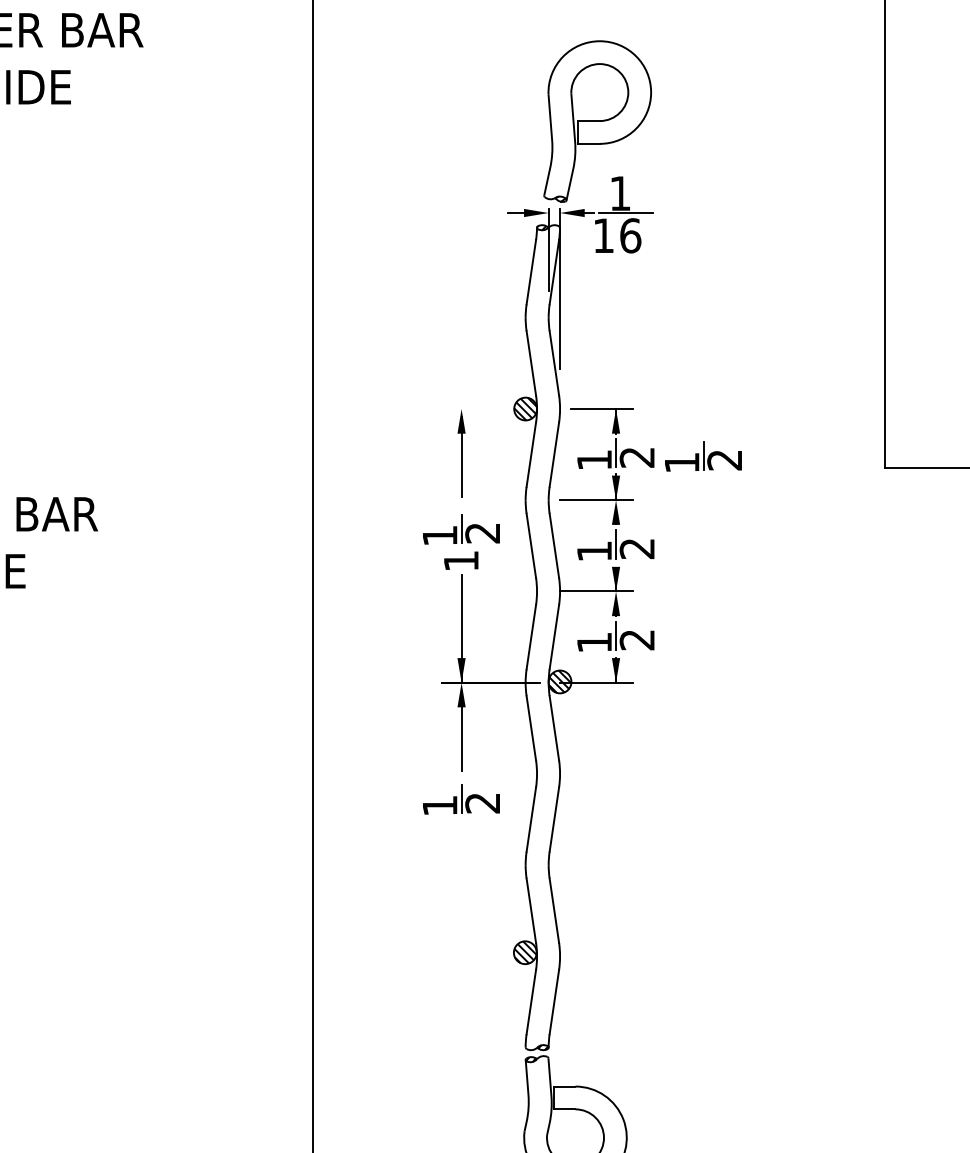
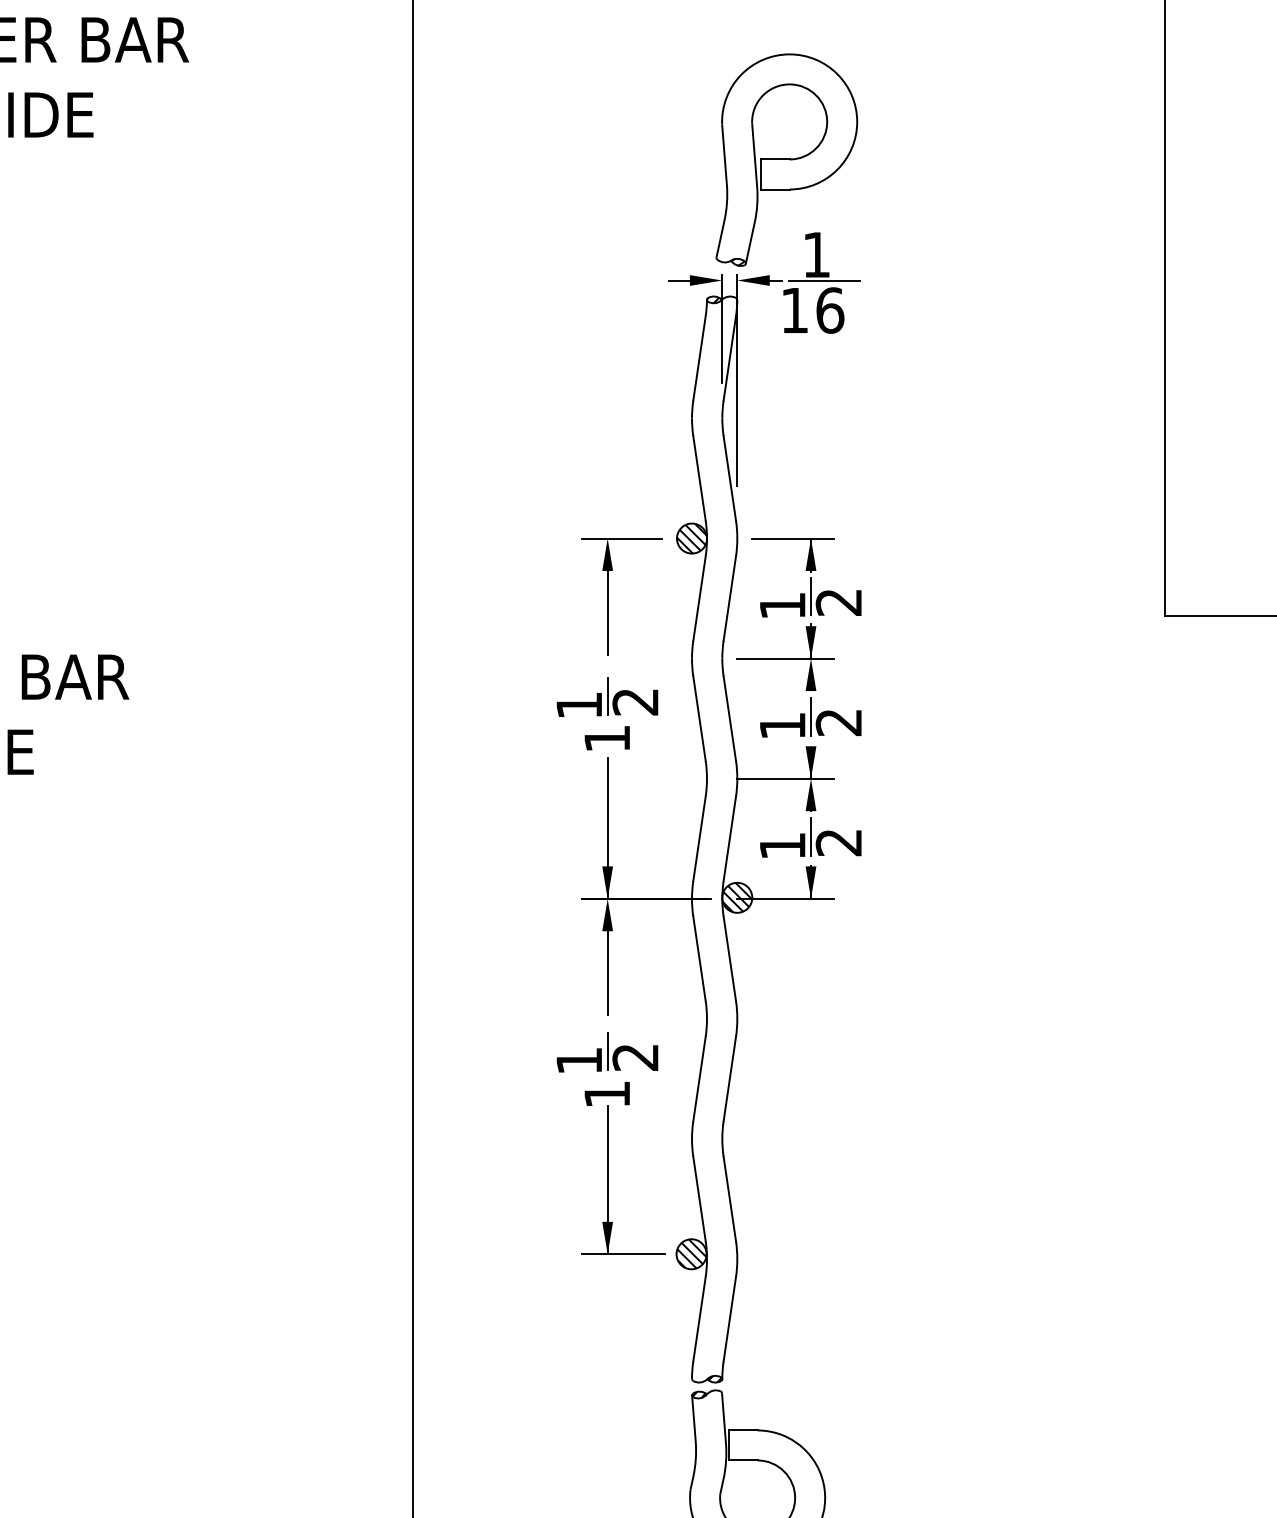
line: (471, 409) -> (620, 539), added
part: (703, 456) -> (926, 601), removed
part: (462, 887) -> (608, 1168), added

